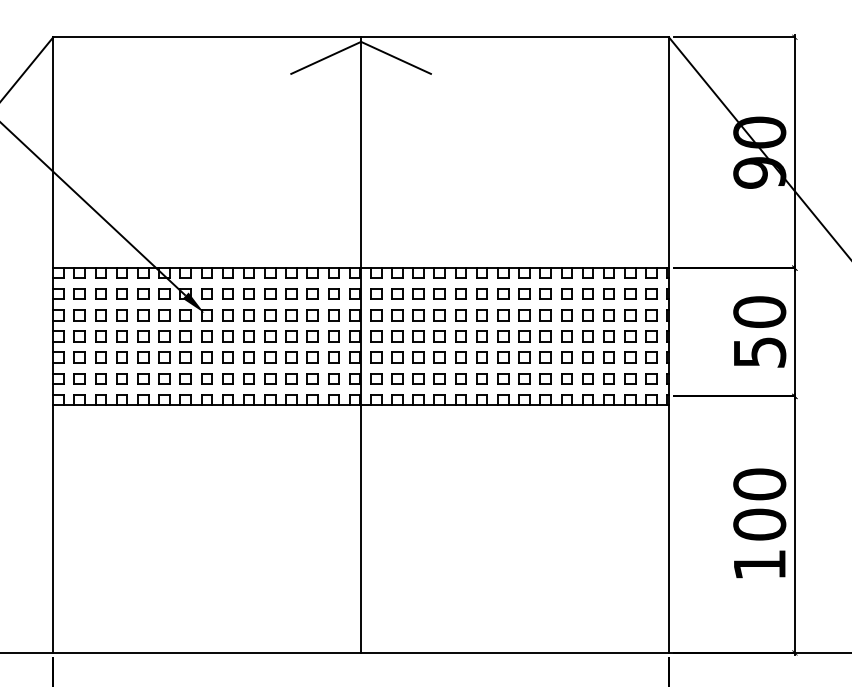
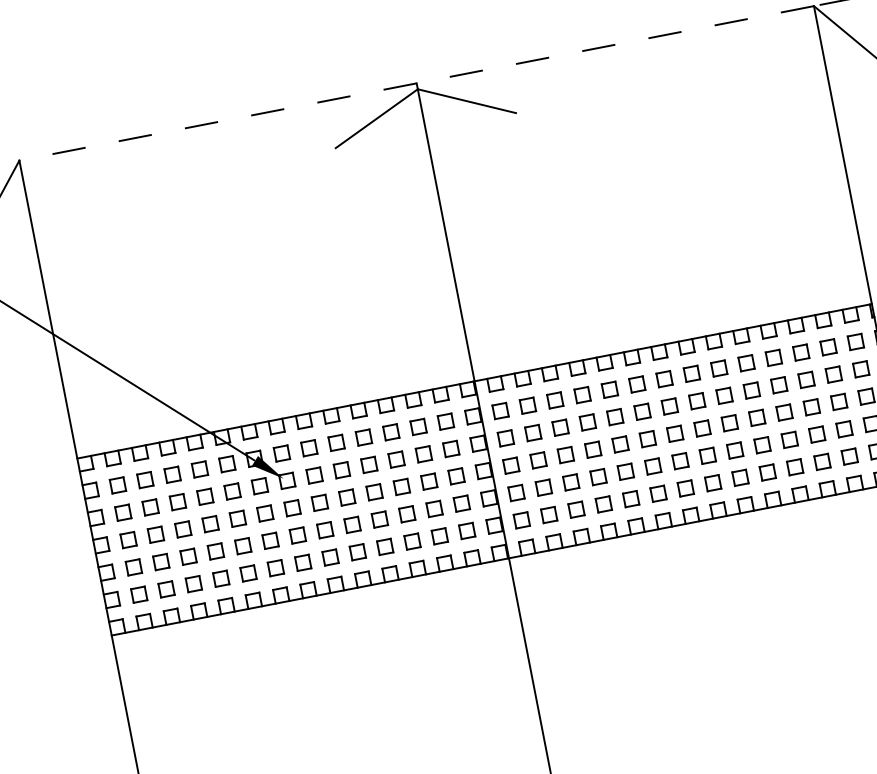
line: (361, 37) -> (417, 83), solid -> dashed

